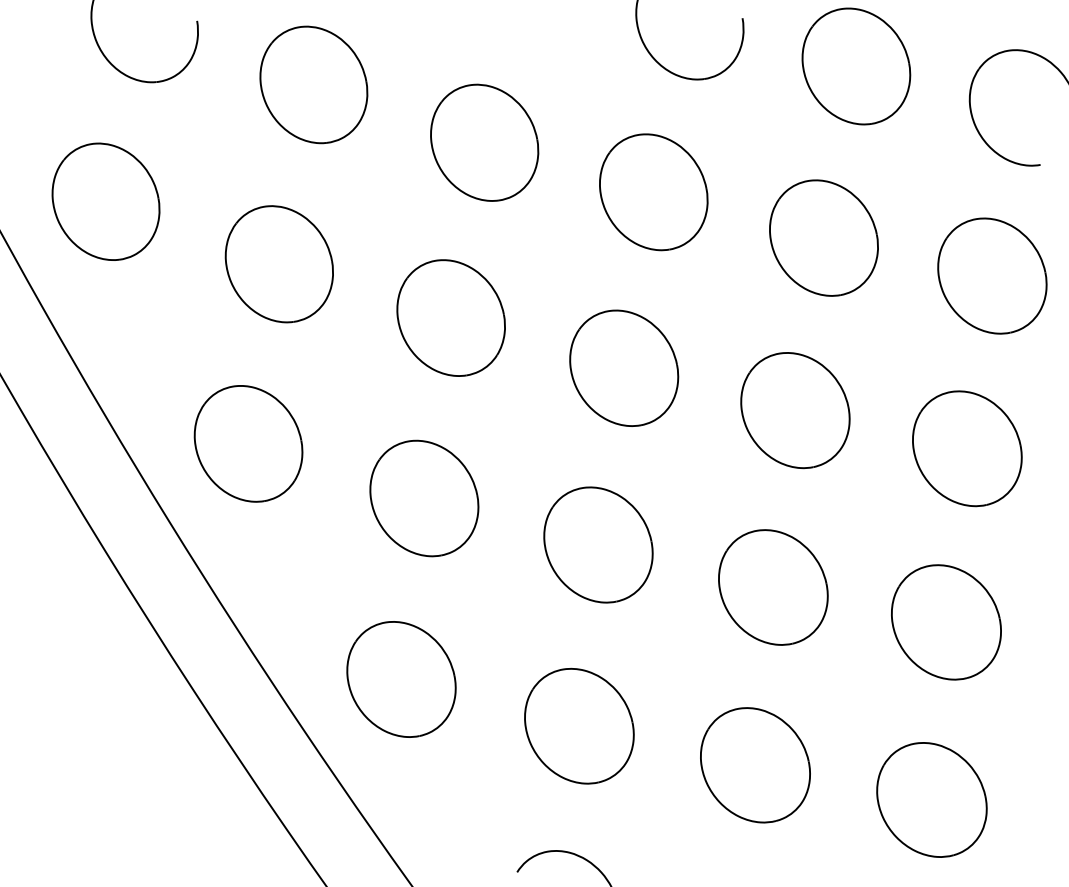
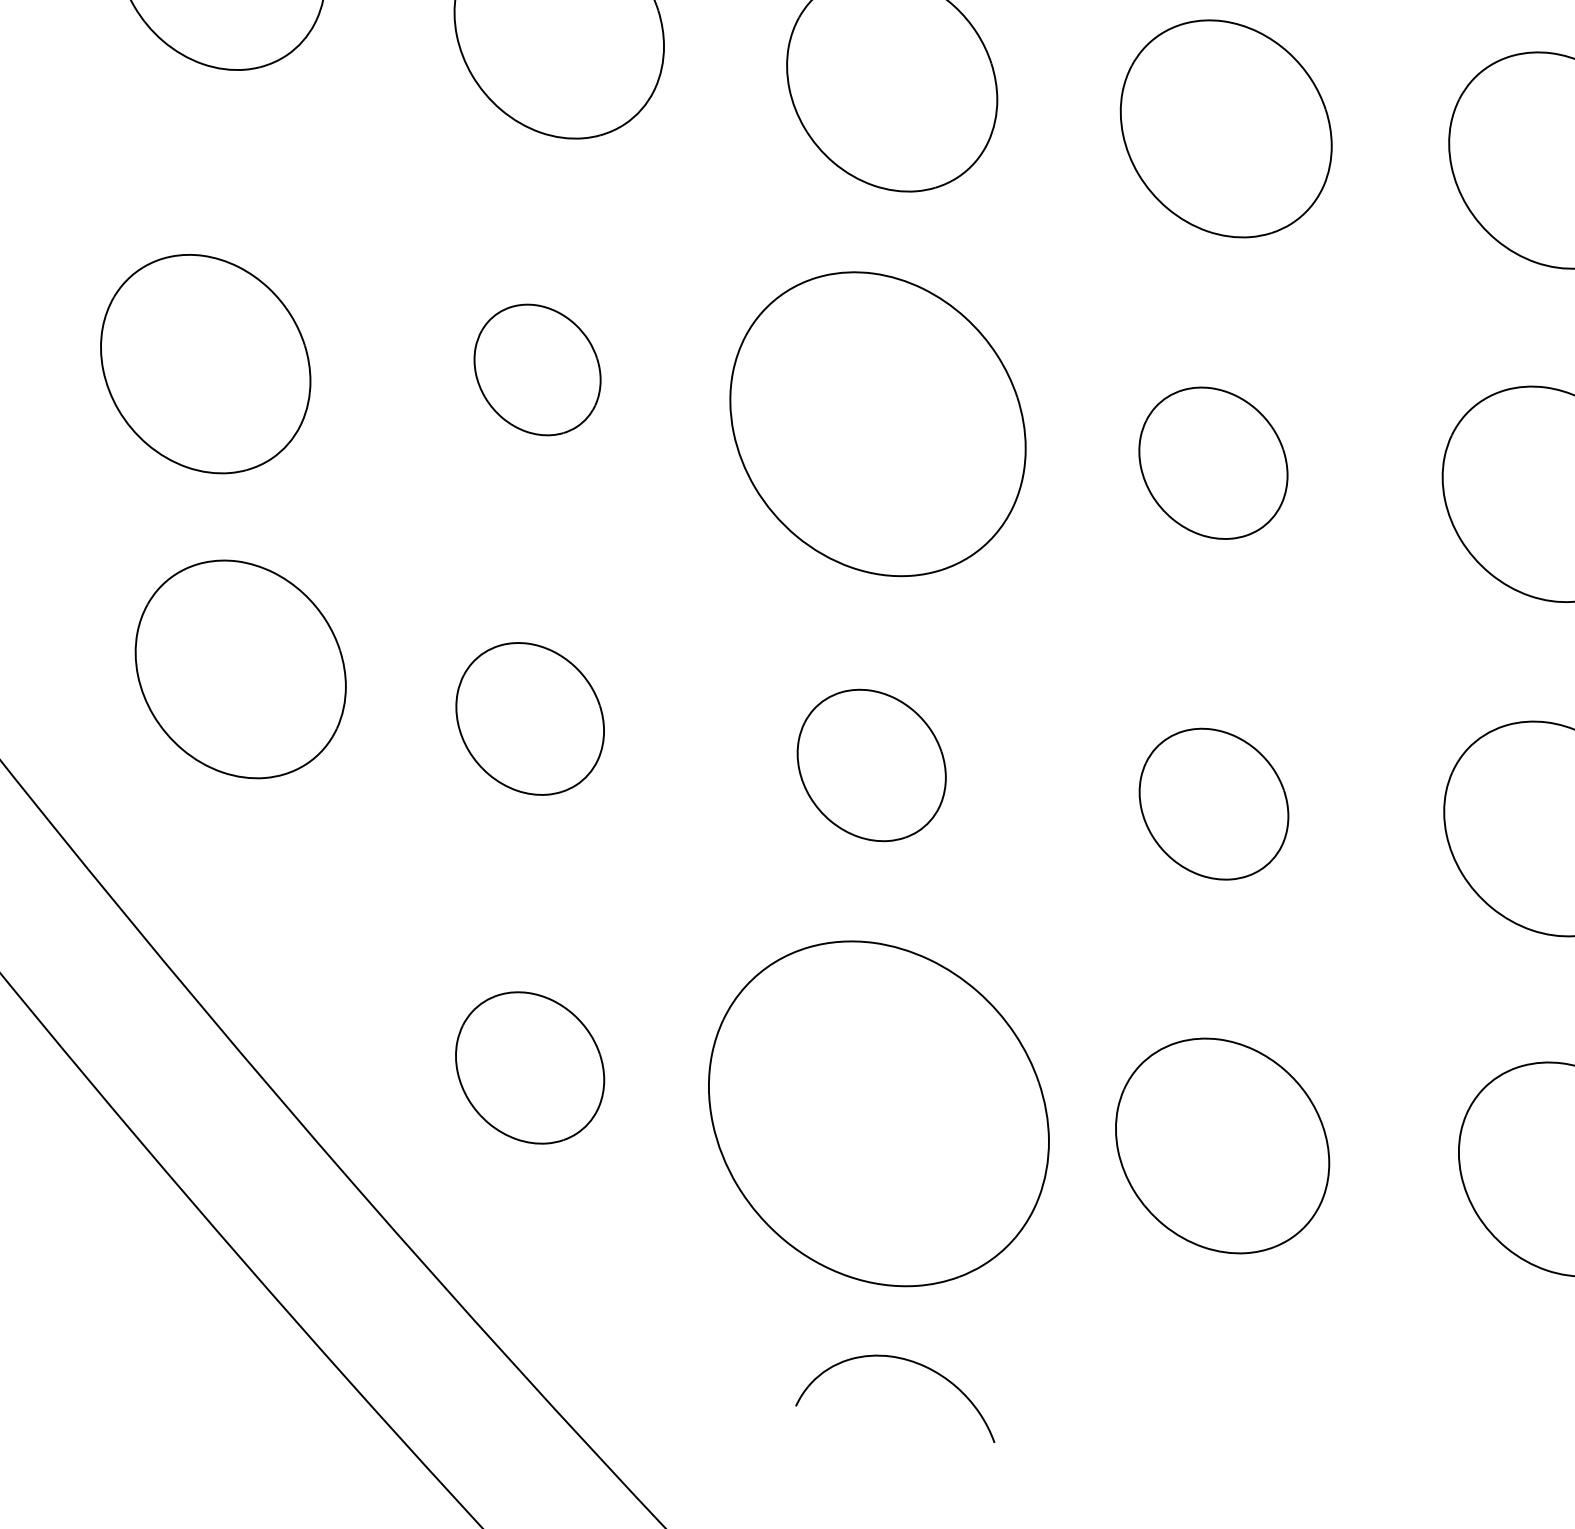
part: (278, 264) -> (204, 364), moved
part: (450, 317) -> (536, 369), size x0.6
part: (624, 367) -> (878, 422), size x1.4
part: (795, 410) -> (1213, 462), size x0.7
part: (248, 443) -> (240, 668), moved
part: (424, 498) -> (530, 718), size x0.7
part: (598, 544) -> (871, 764), size x0.7
part: (773, 587) -> (1214, 804), size x0.7
part: (401, 679) -> (530, 1067), size x0.7
part: (579, 726) -> (879, 1114), size x1.6

